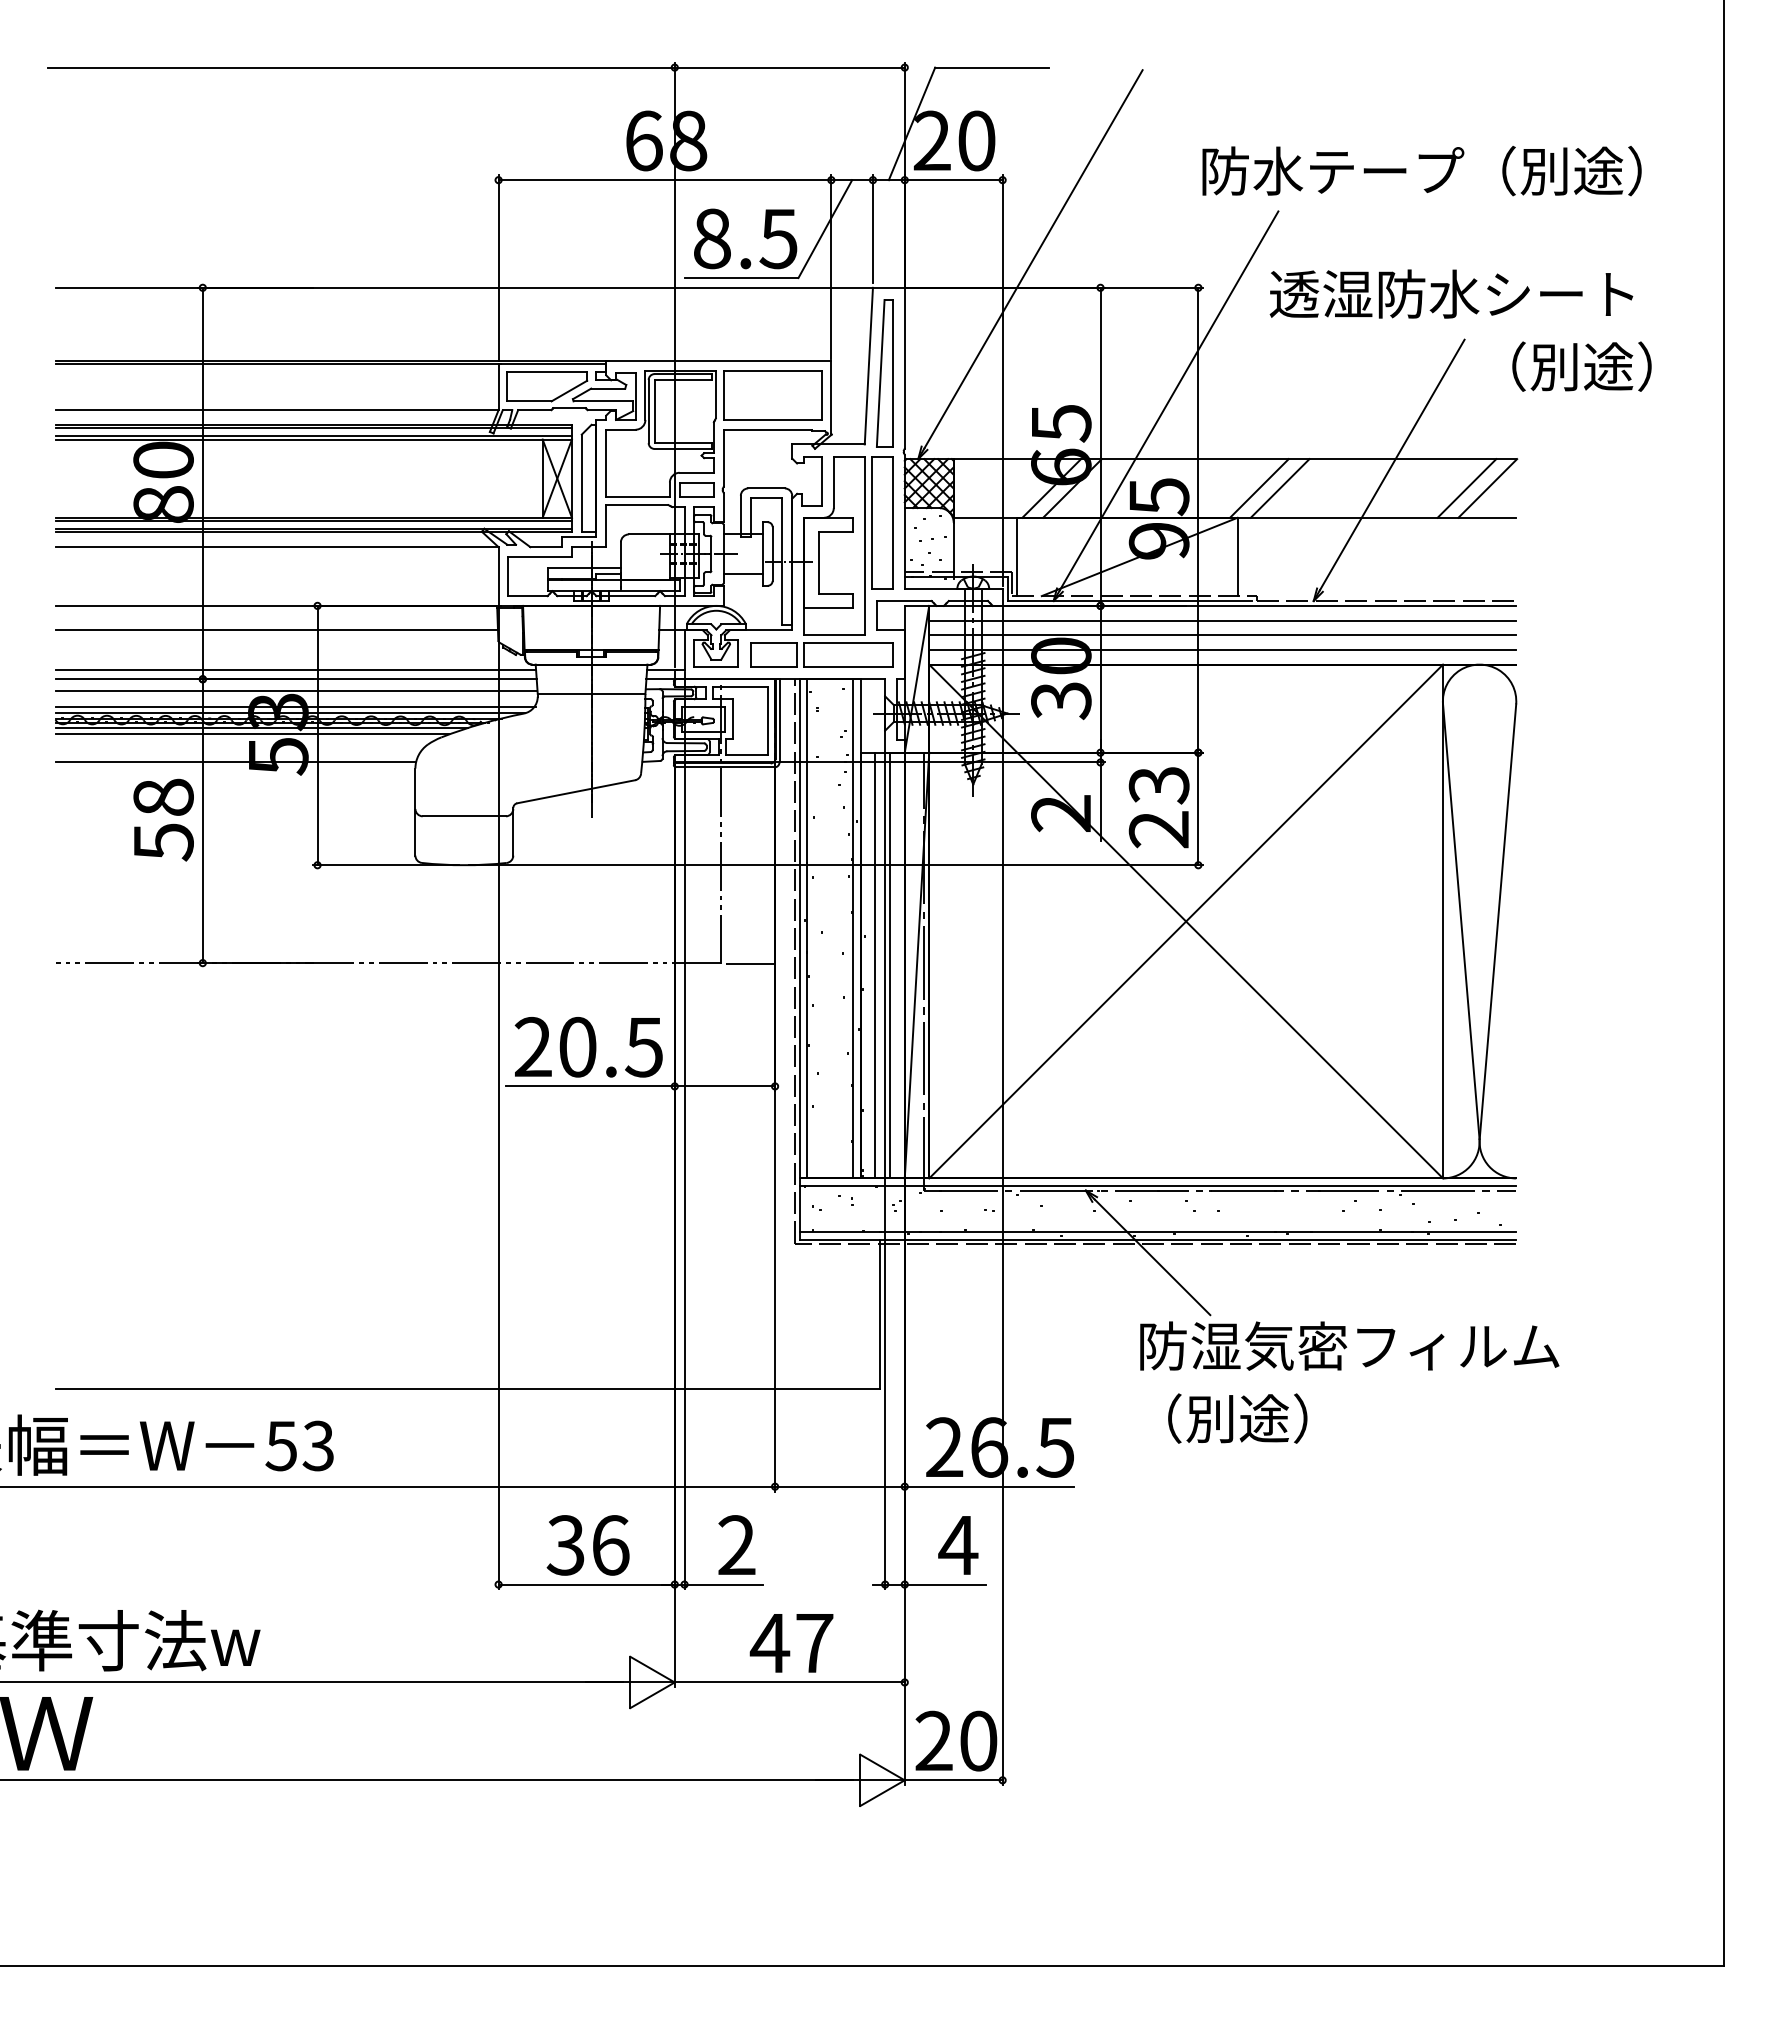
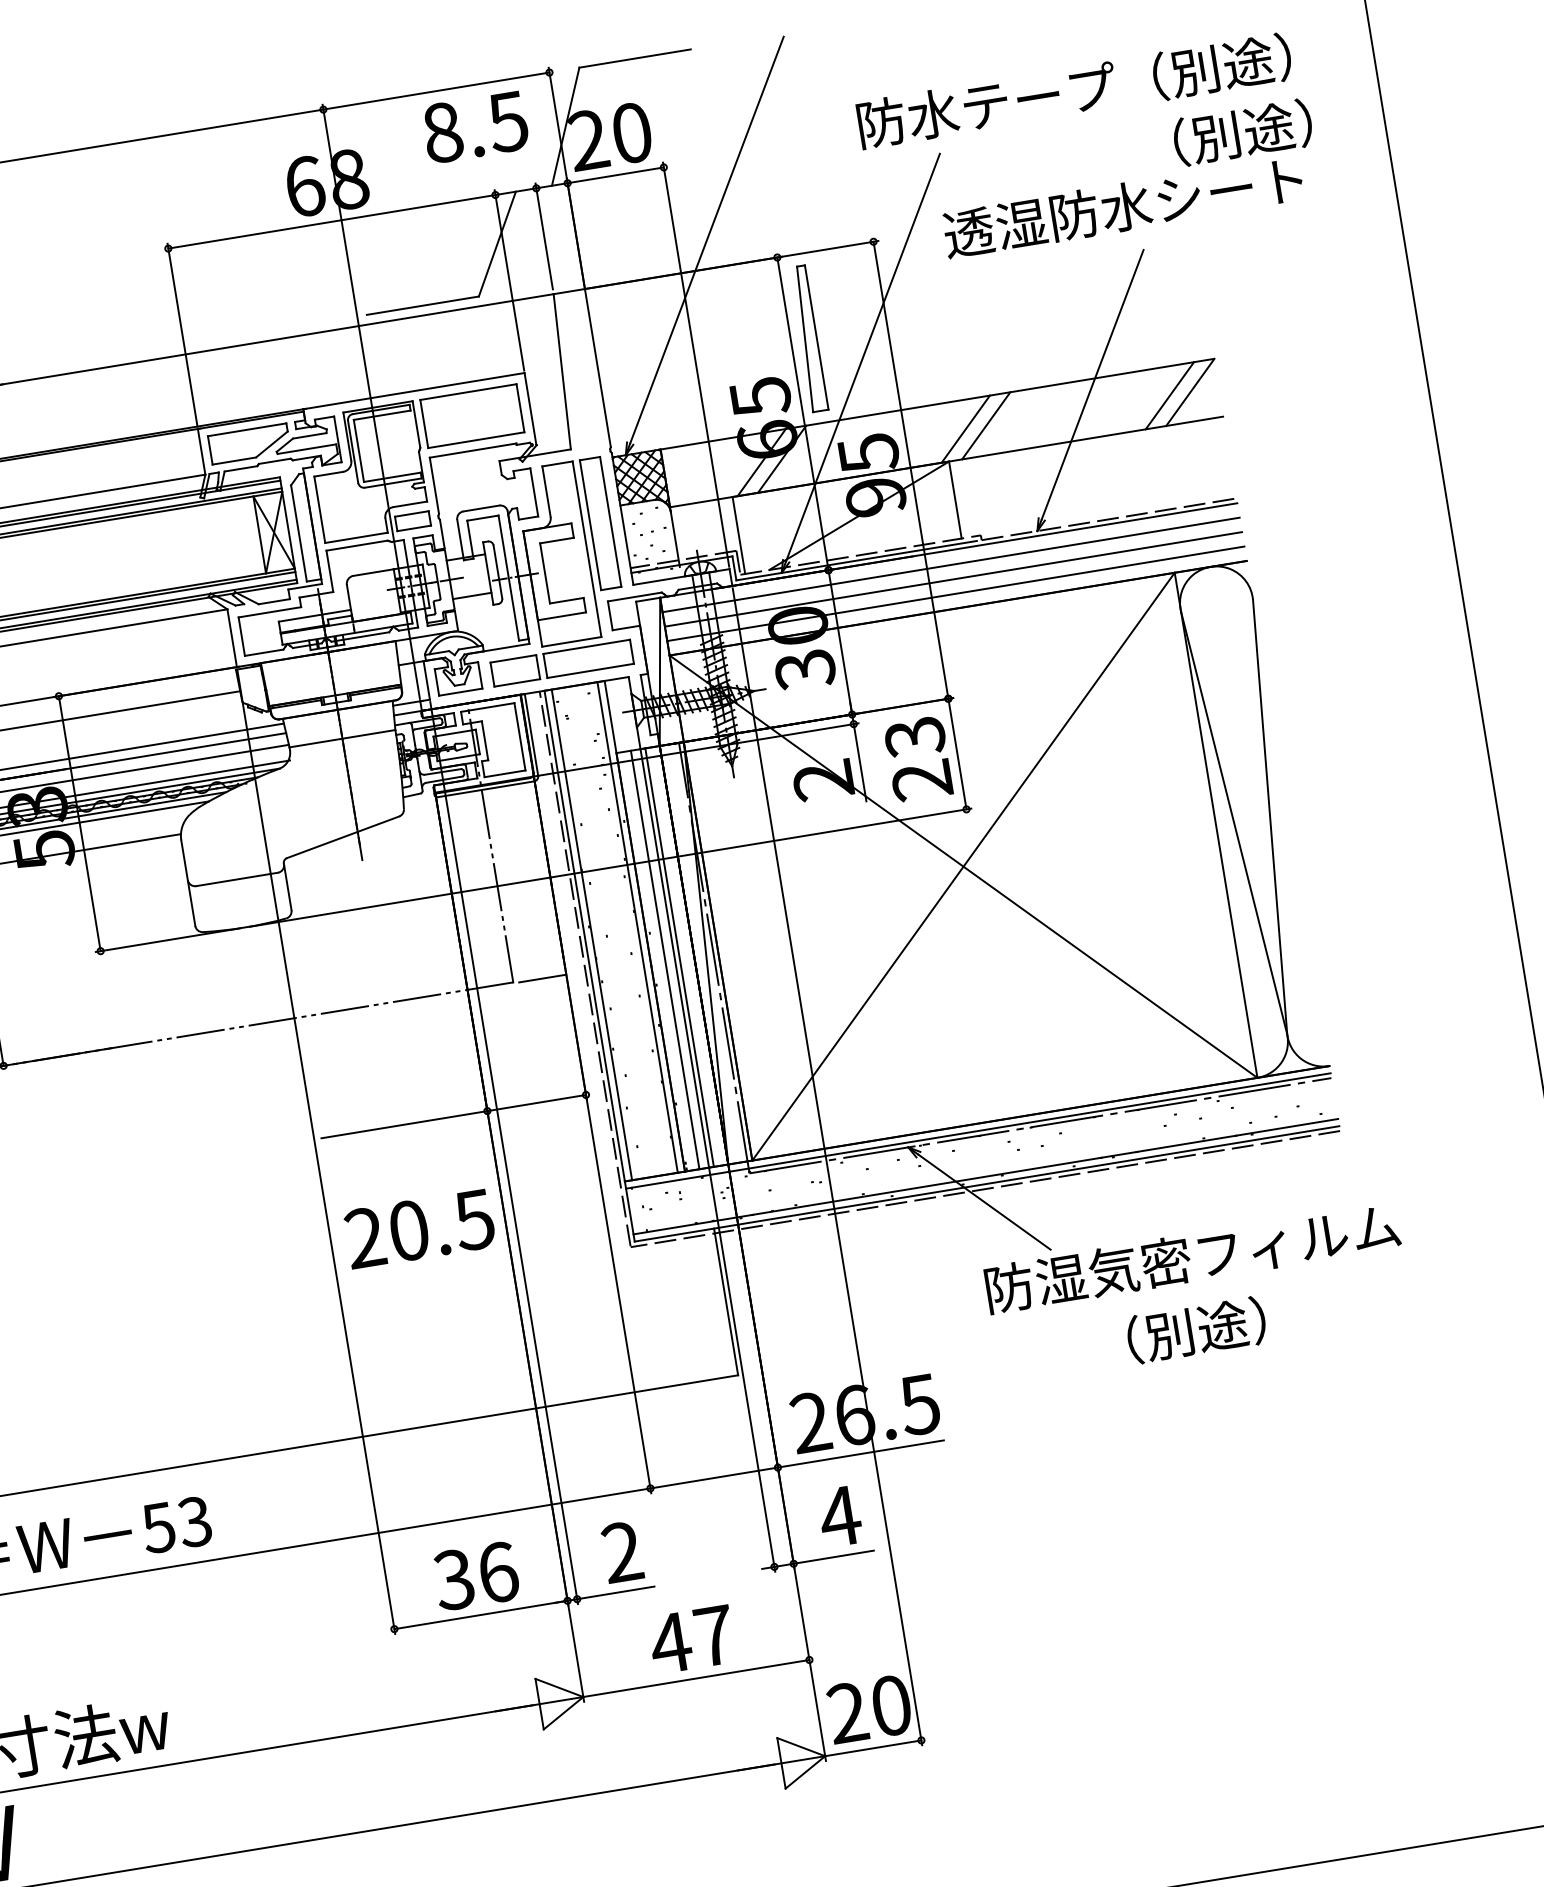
text: (745, 238) -> (475, 126), moved
text: (1581, 366) -> (1242, 132), moved
part: (884, 373) -> (808, 338), moved
text: (588, 1047) -> (419, 1229), moved
text: (1237, 1418) -> (1196, 1330), moved

